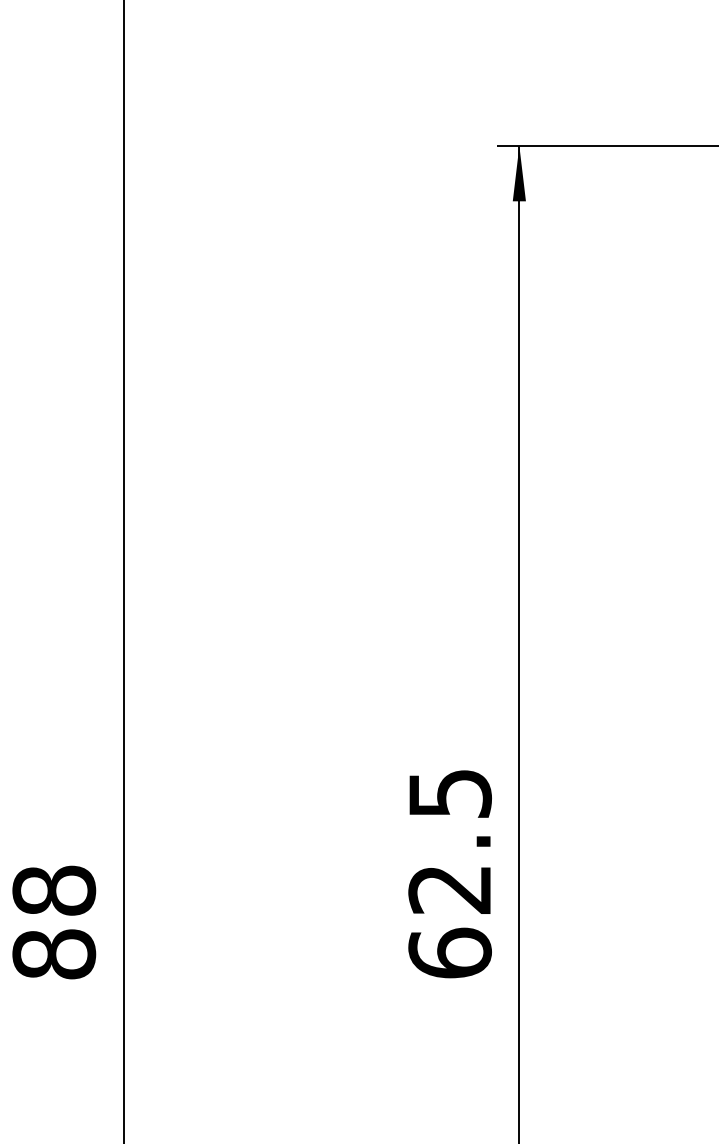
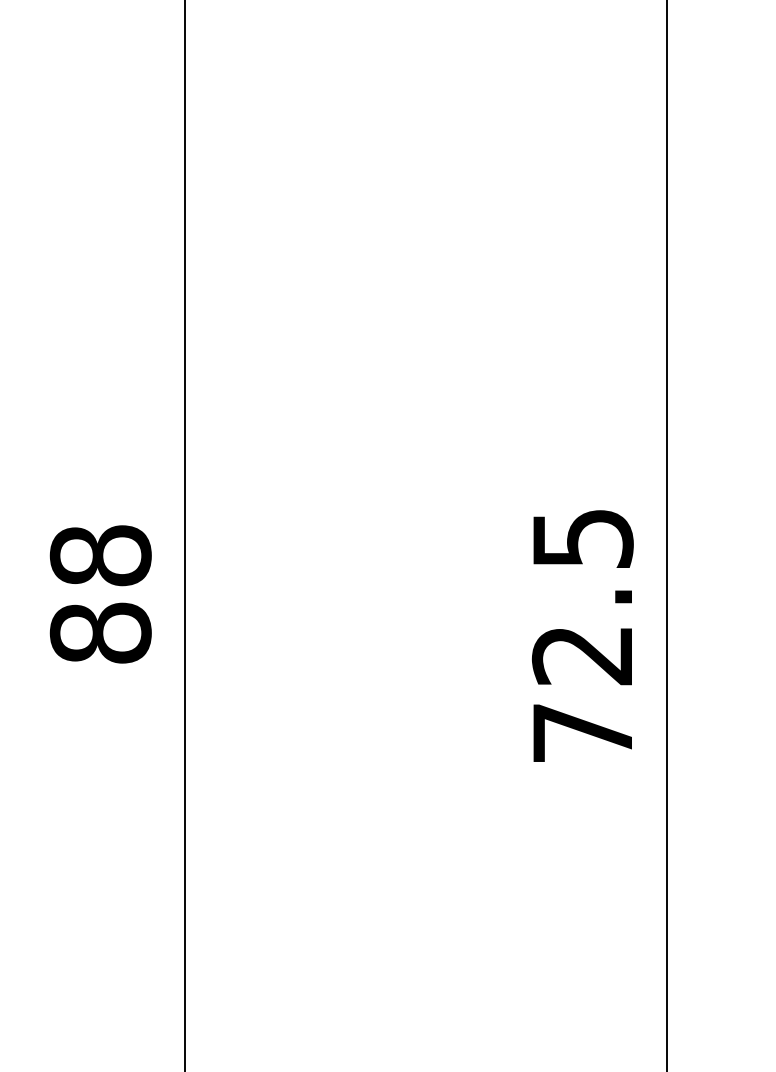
text: (54, 922) -> (101, 594), moved
text: (449, 952) -> (582, 731), 62.5 -> 72.5

